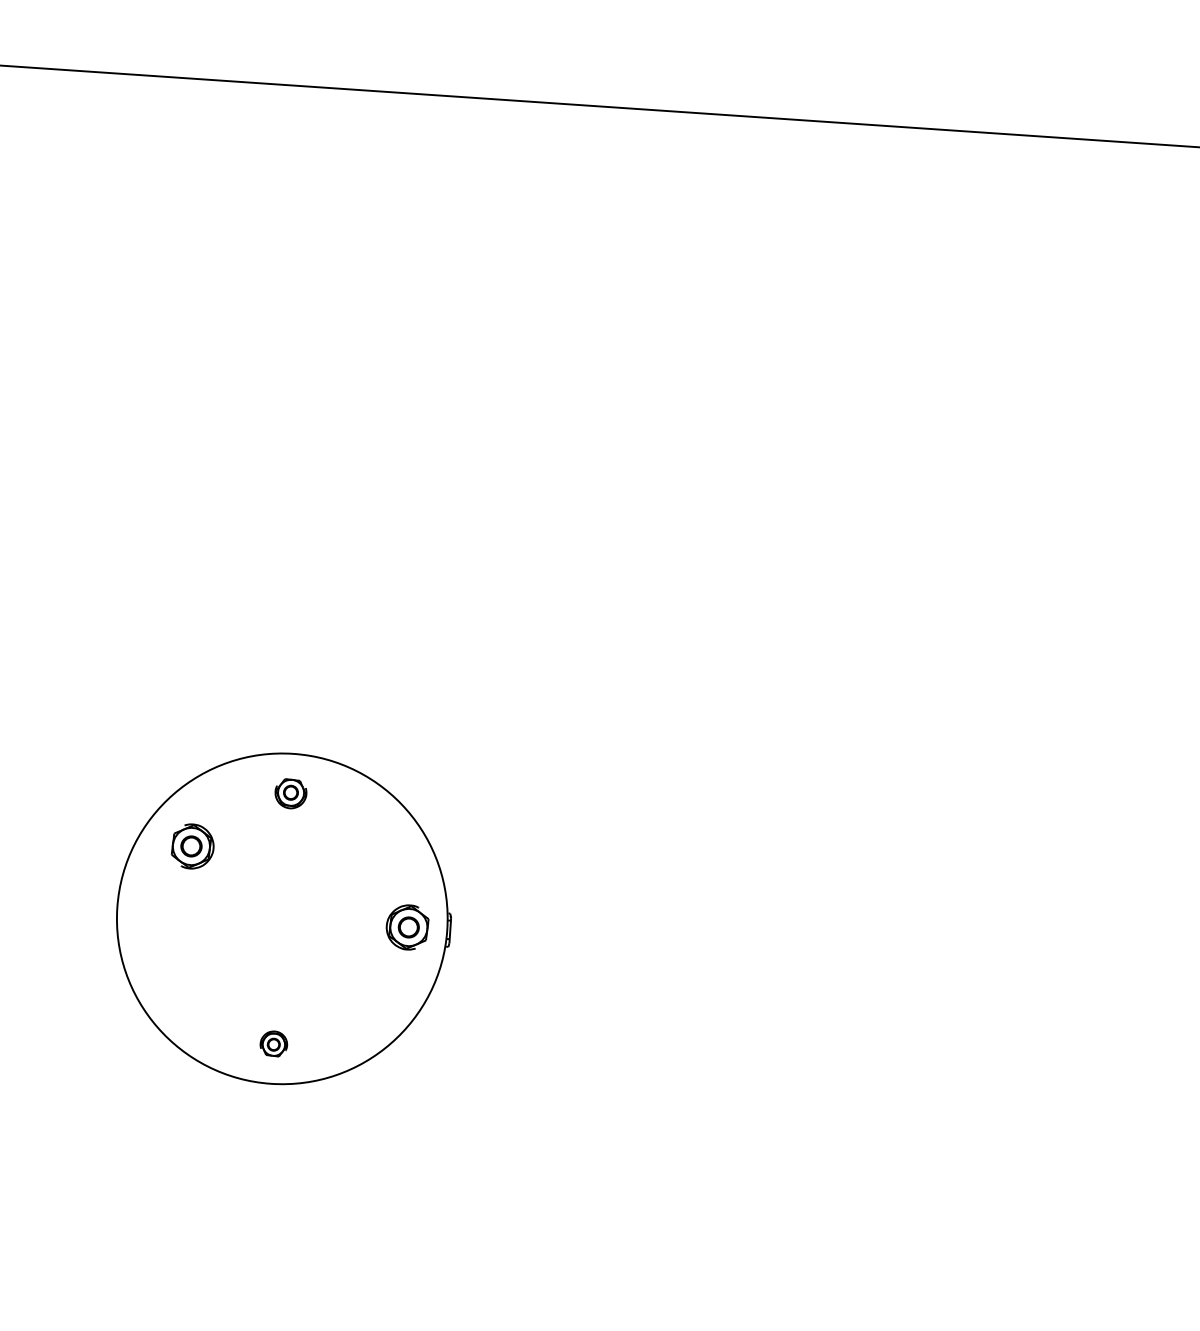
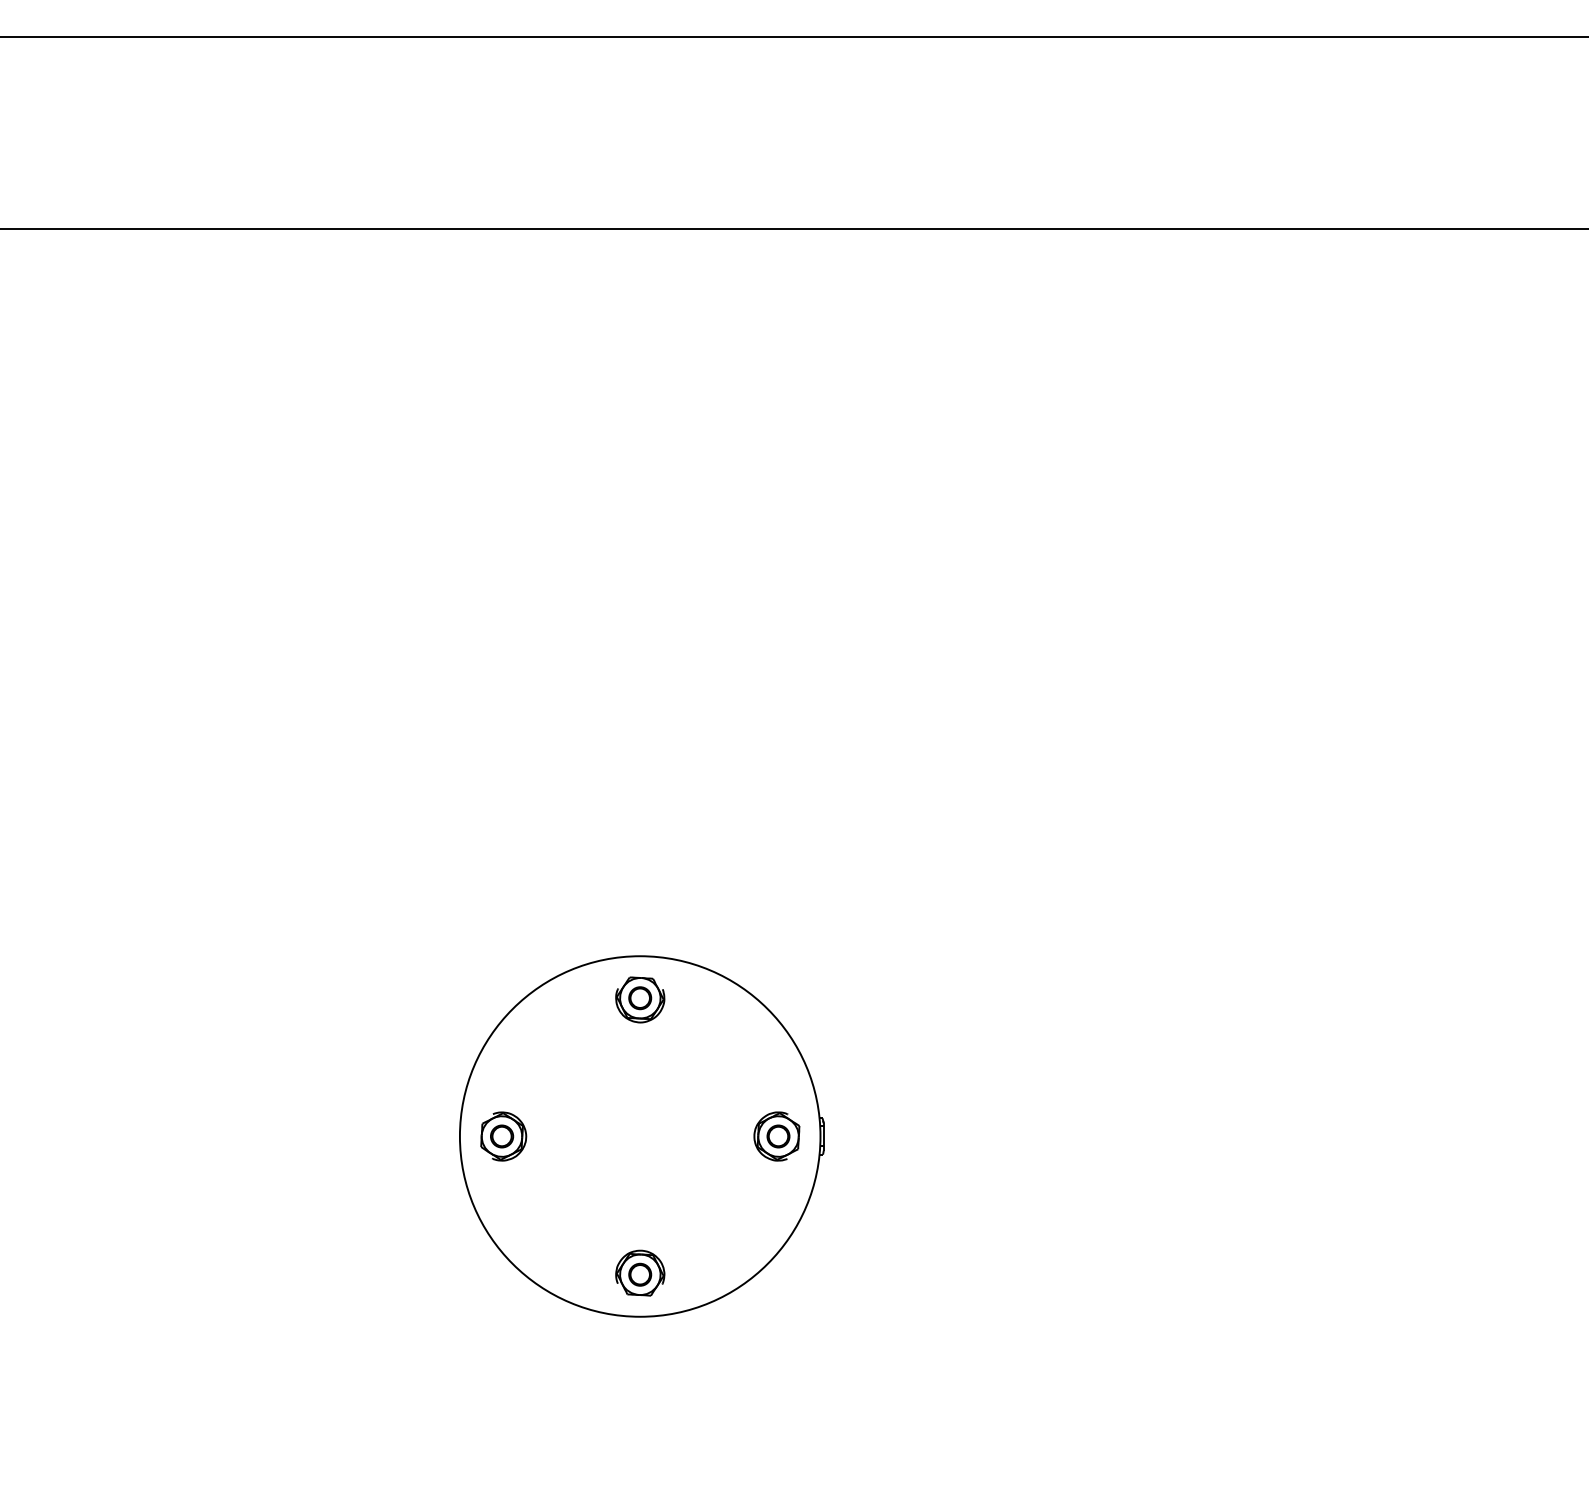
part: (291, 793) -> (640, 999), size x1.43
part: (192, 846) -> (503, 1136), moved
part: (274, 1043) -> (640, 1272), size x1.67

